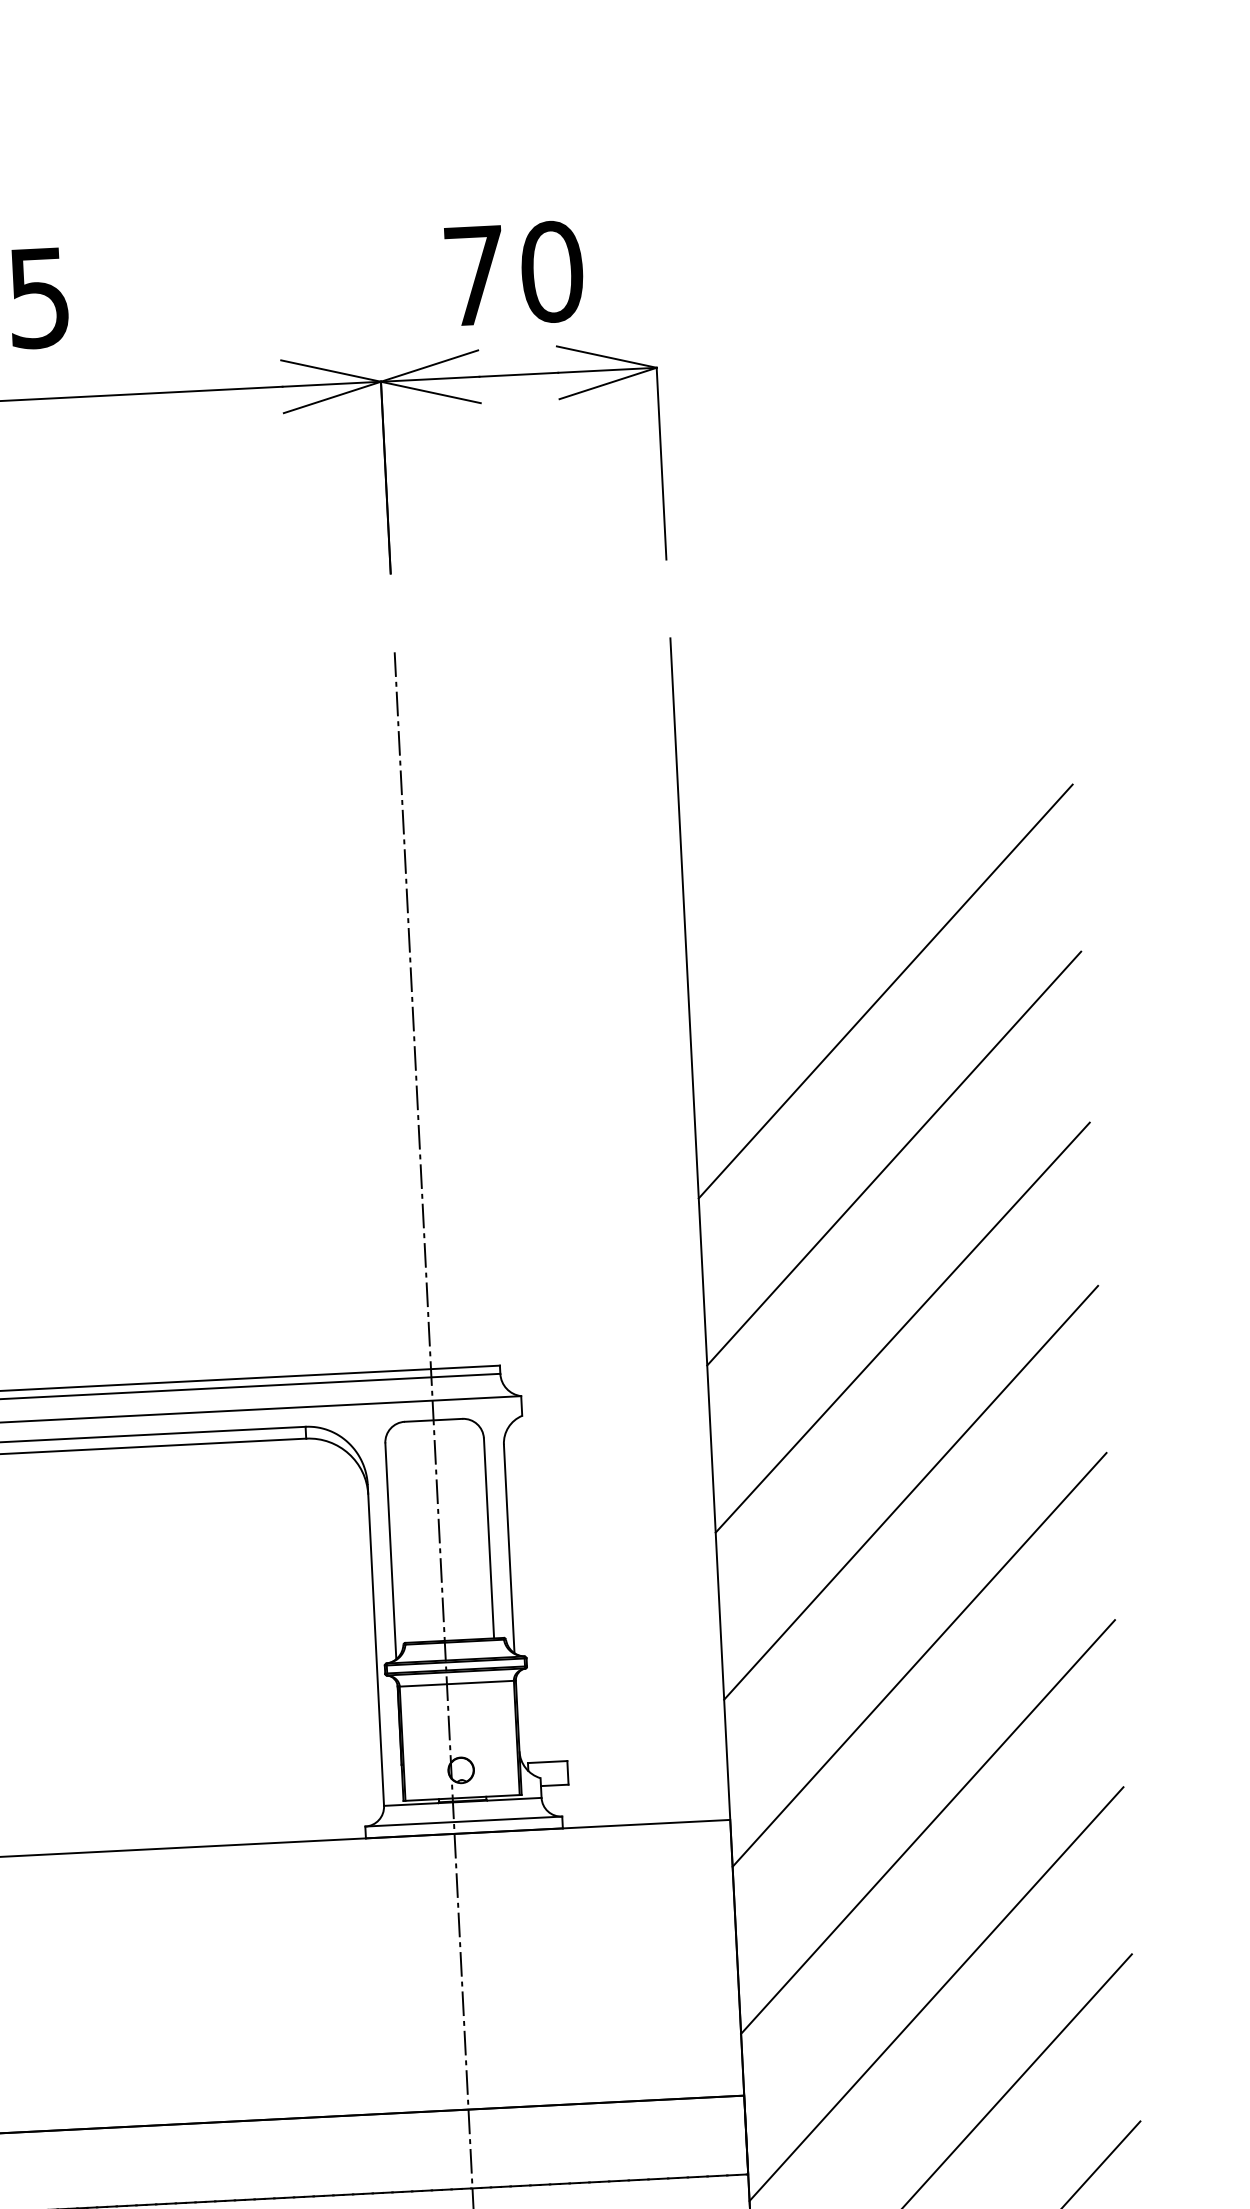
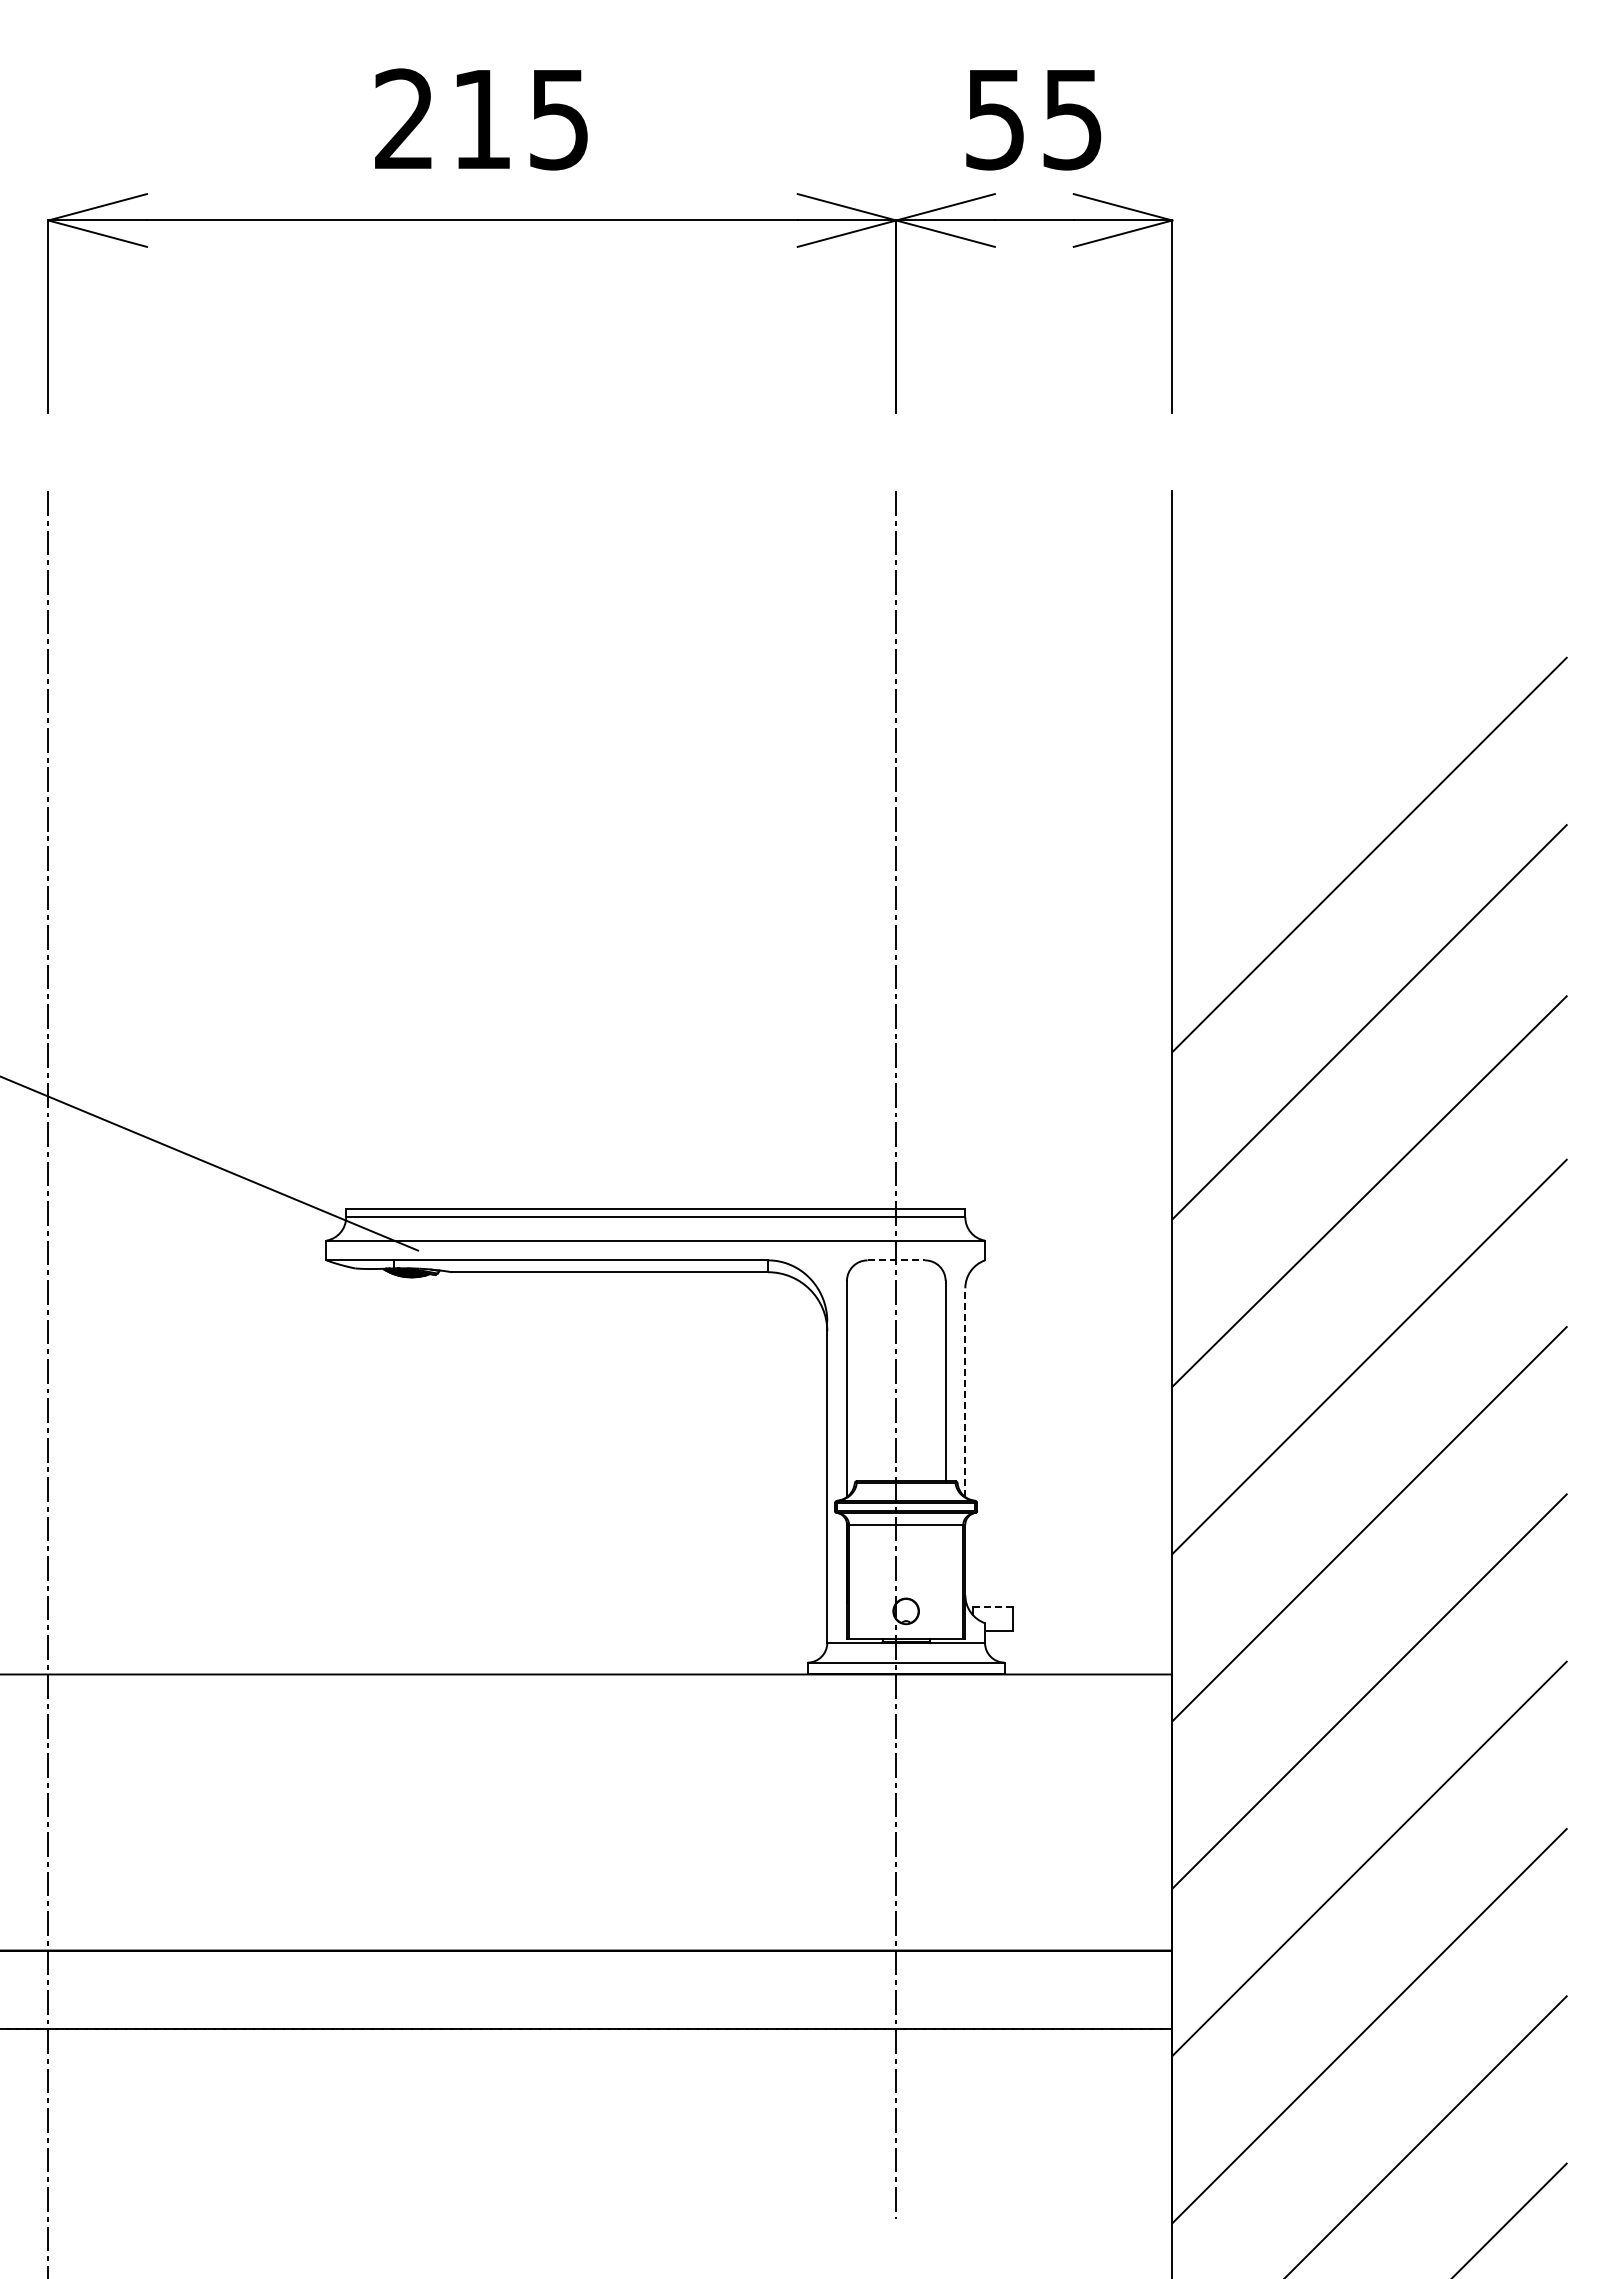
text: (513, 273) -> (1034, 119), 70 -> 55
line: (433, 1420) -> (896, 1260), solid -> dashed
line: (509, 1548) -> (965, 1392), solid -> dashed
line: (547, 1762) -> (992, 1607), solid -> dashed

